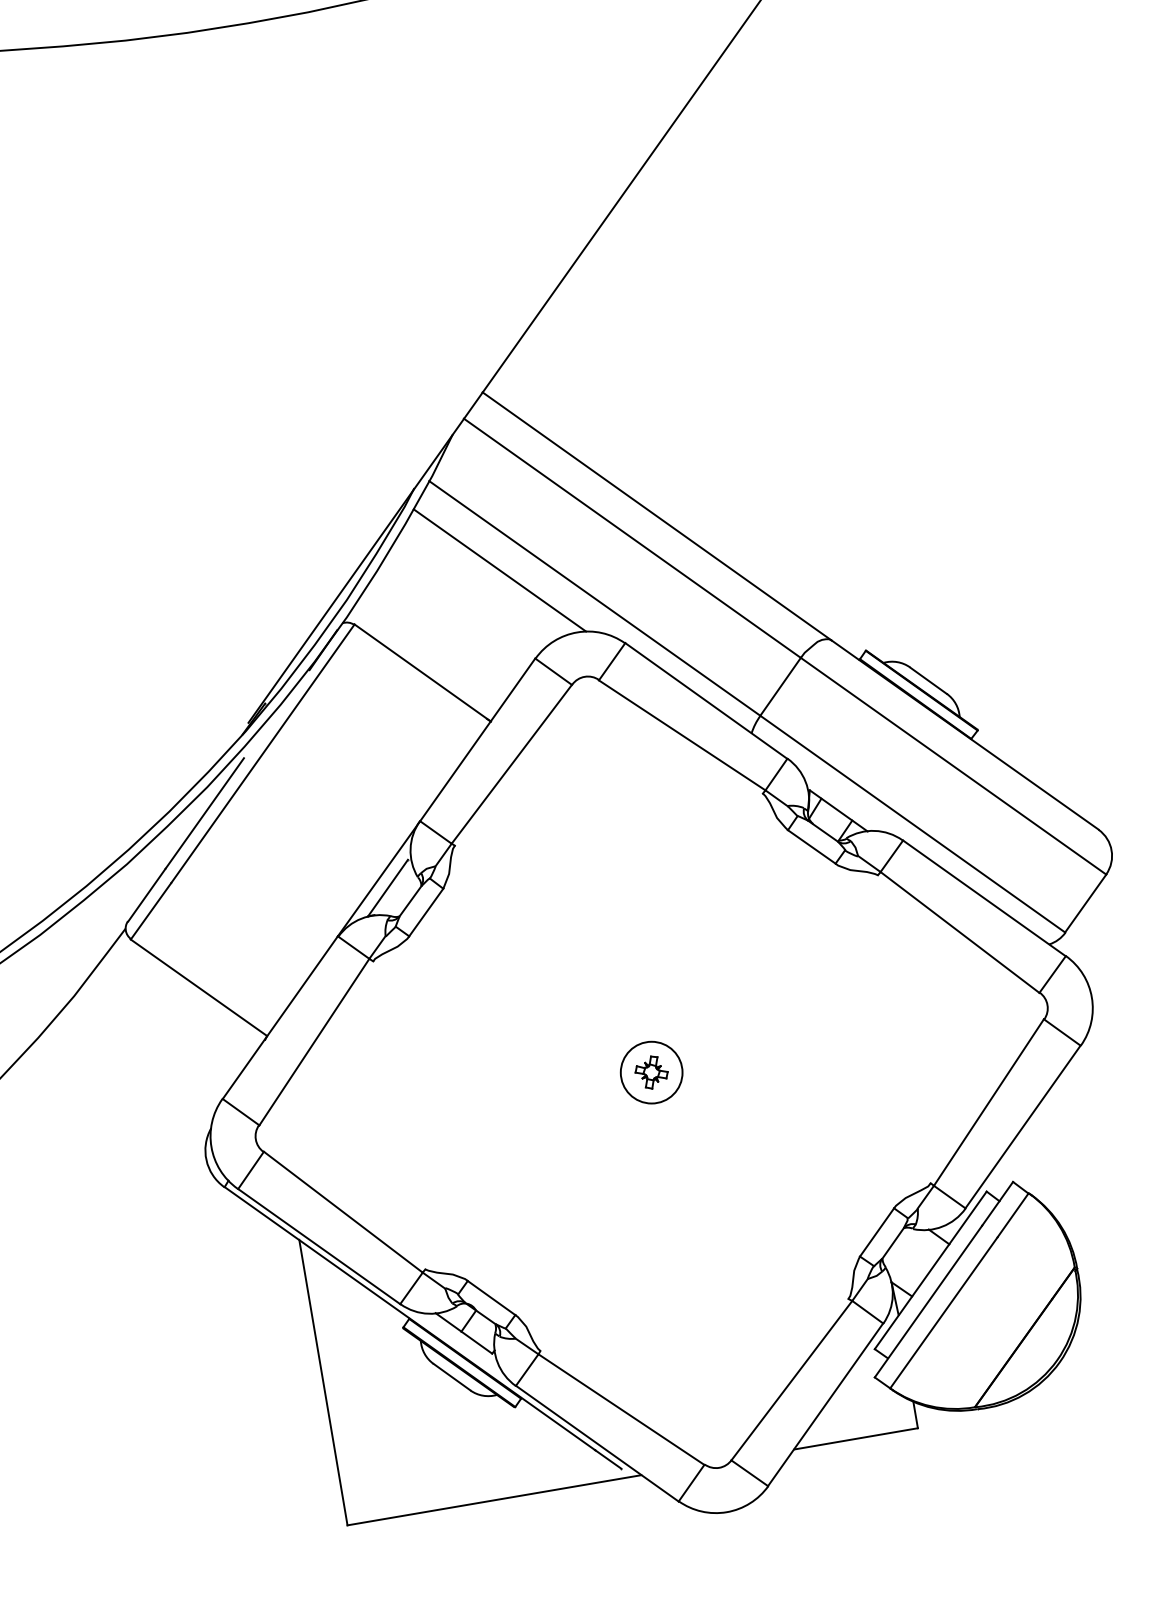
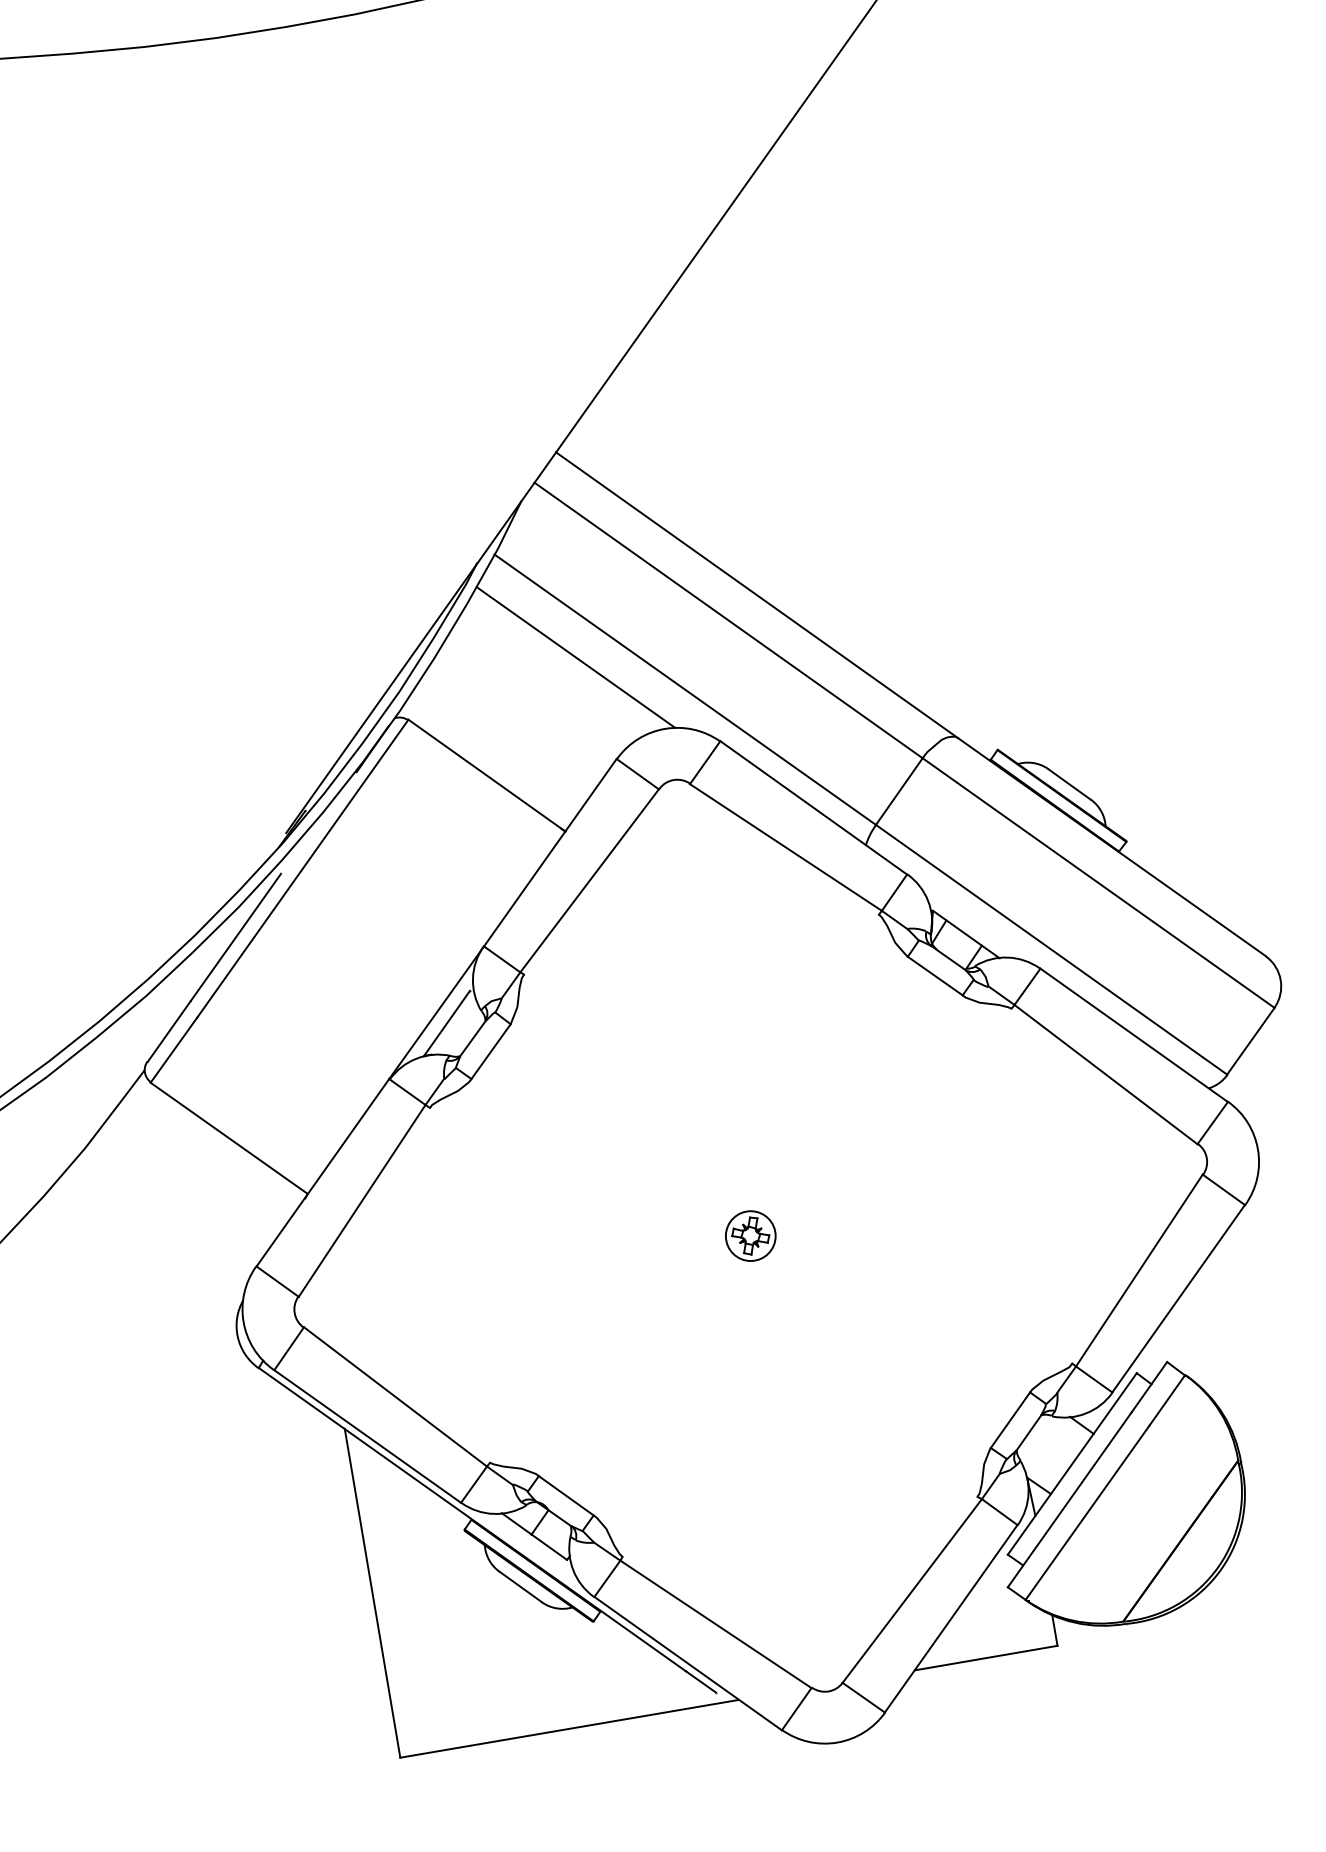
circle: (651, 1072) -> (750, 1235), size x0.7

